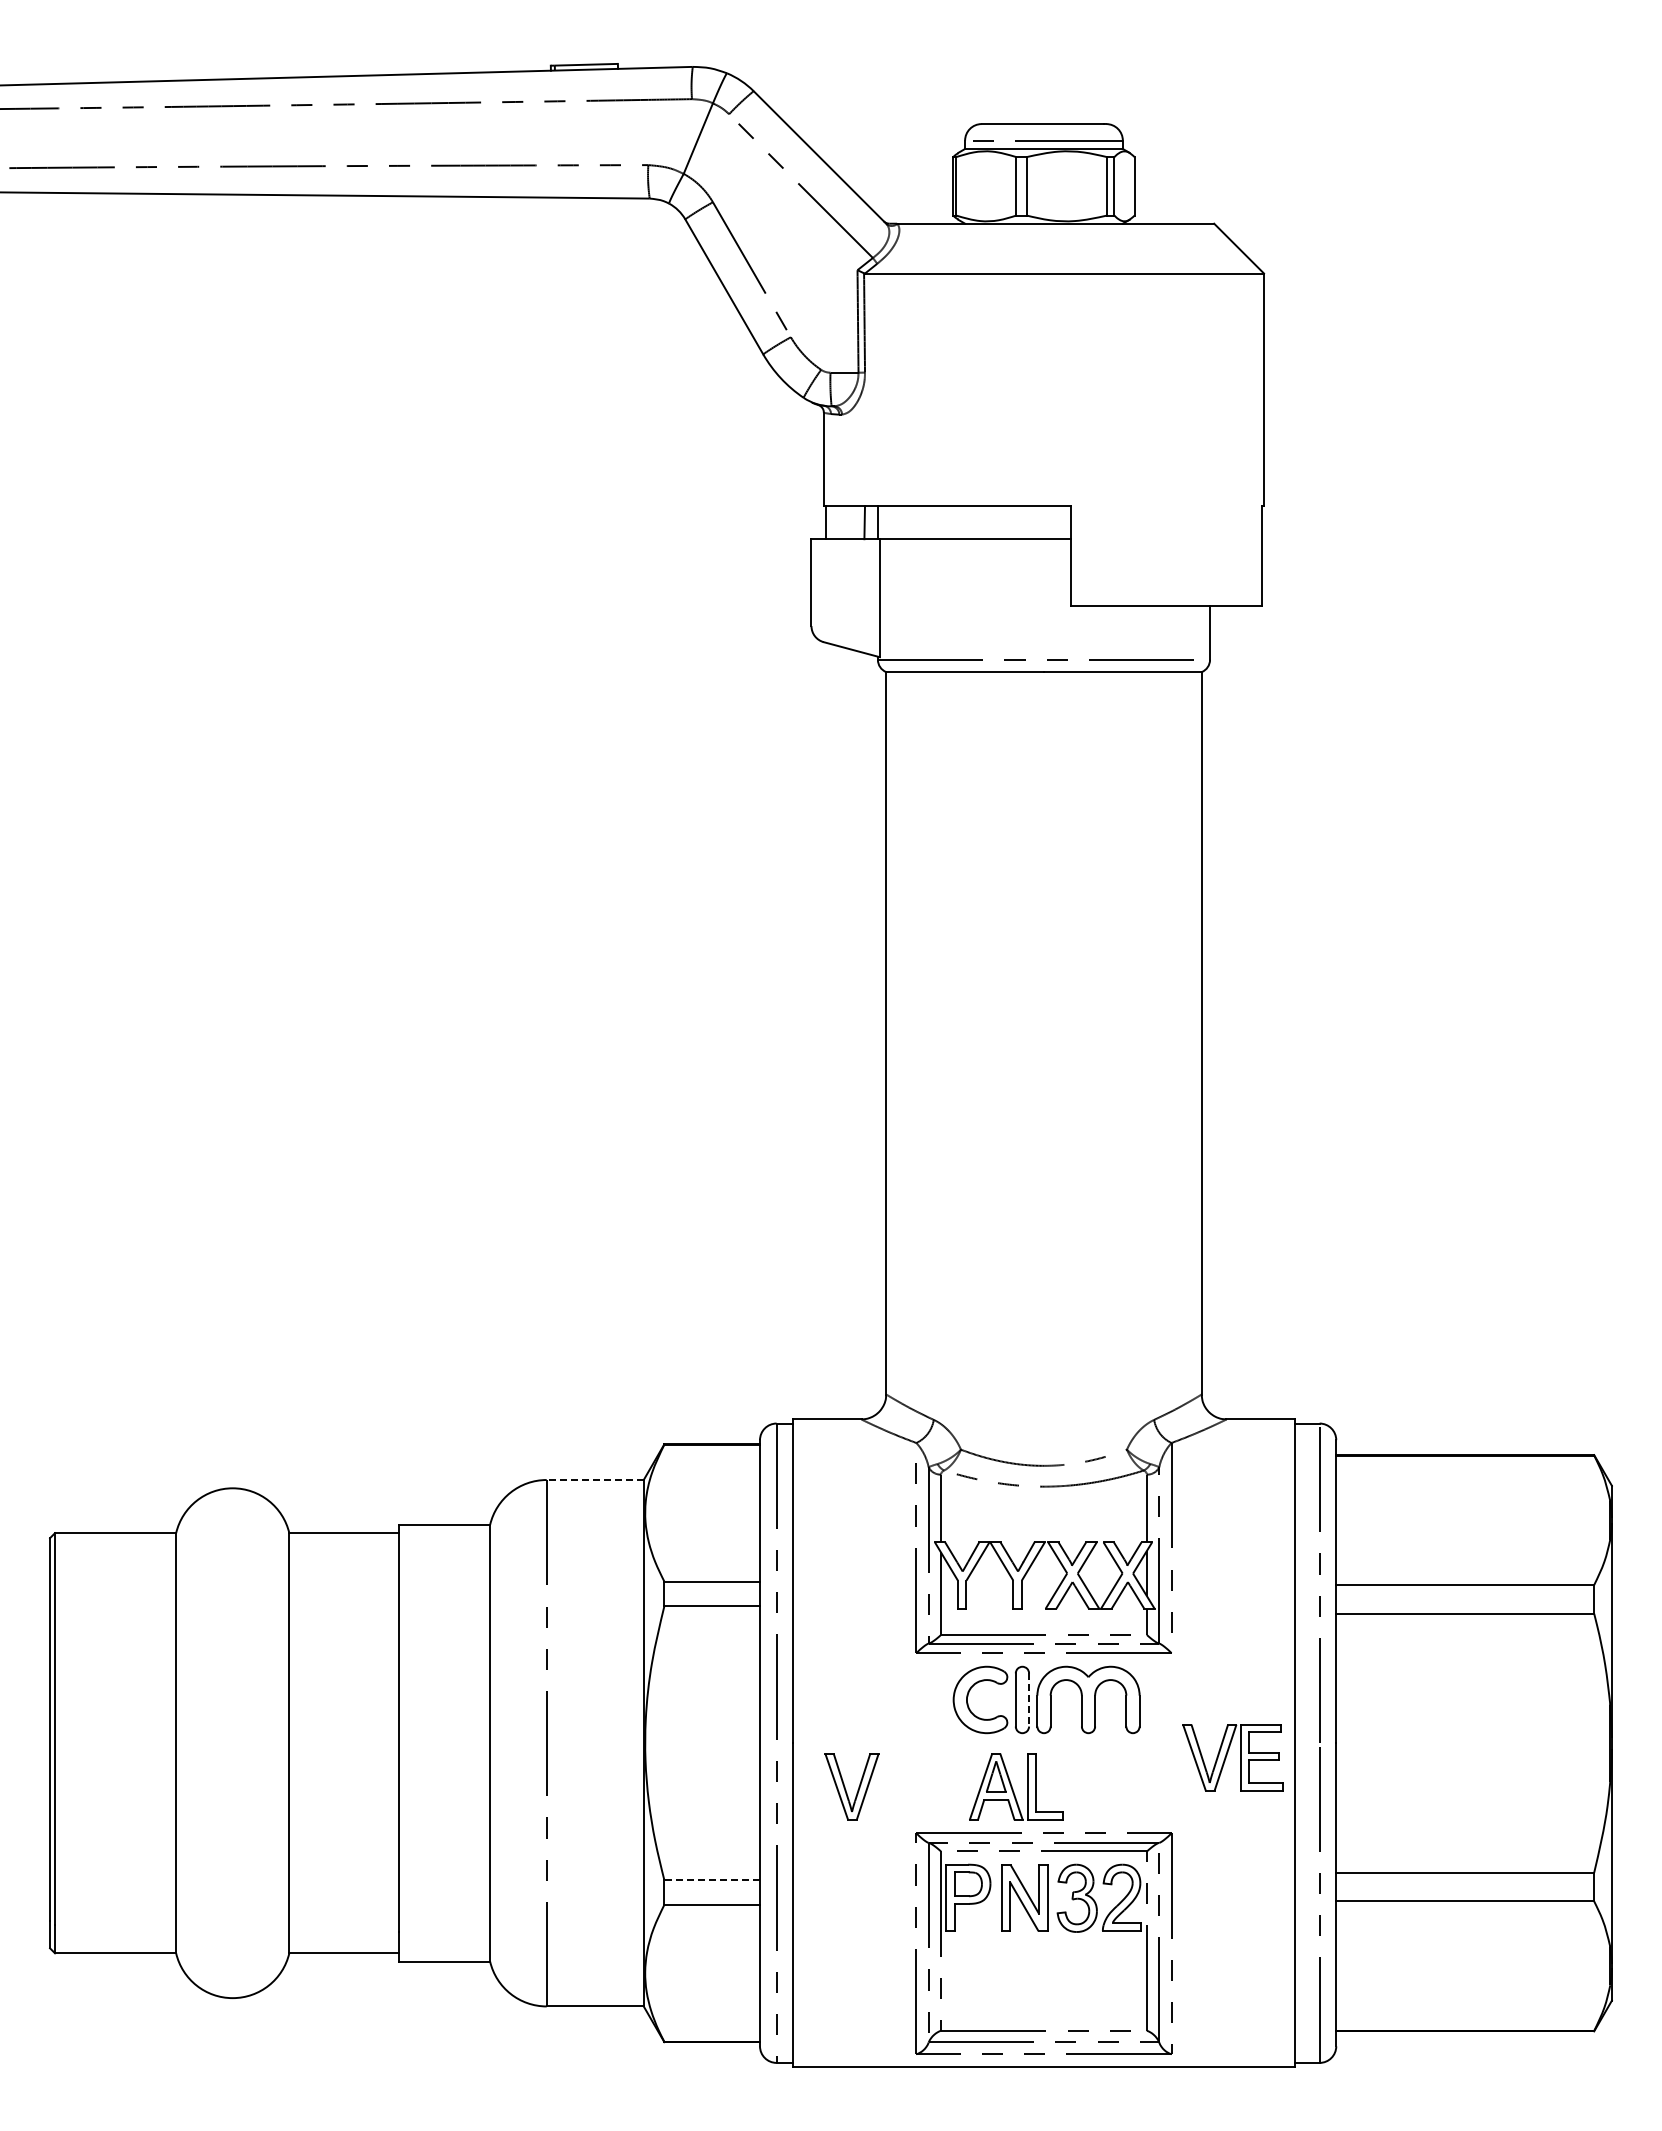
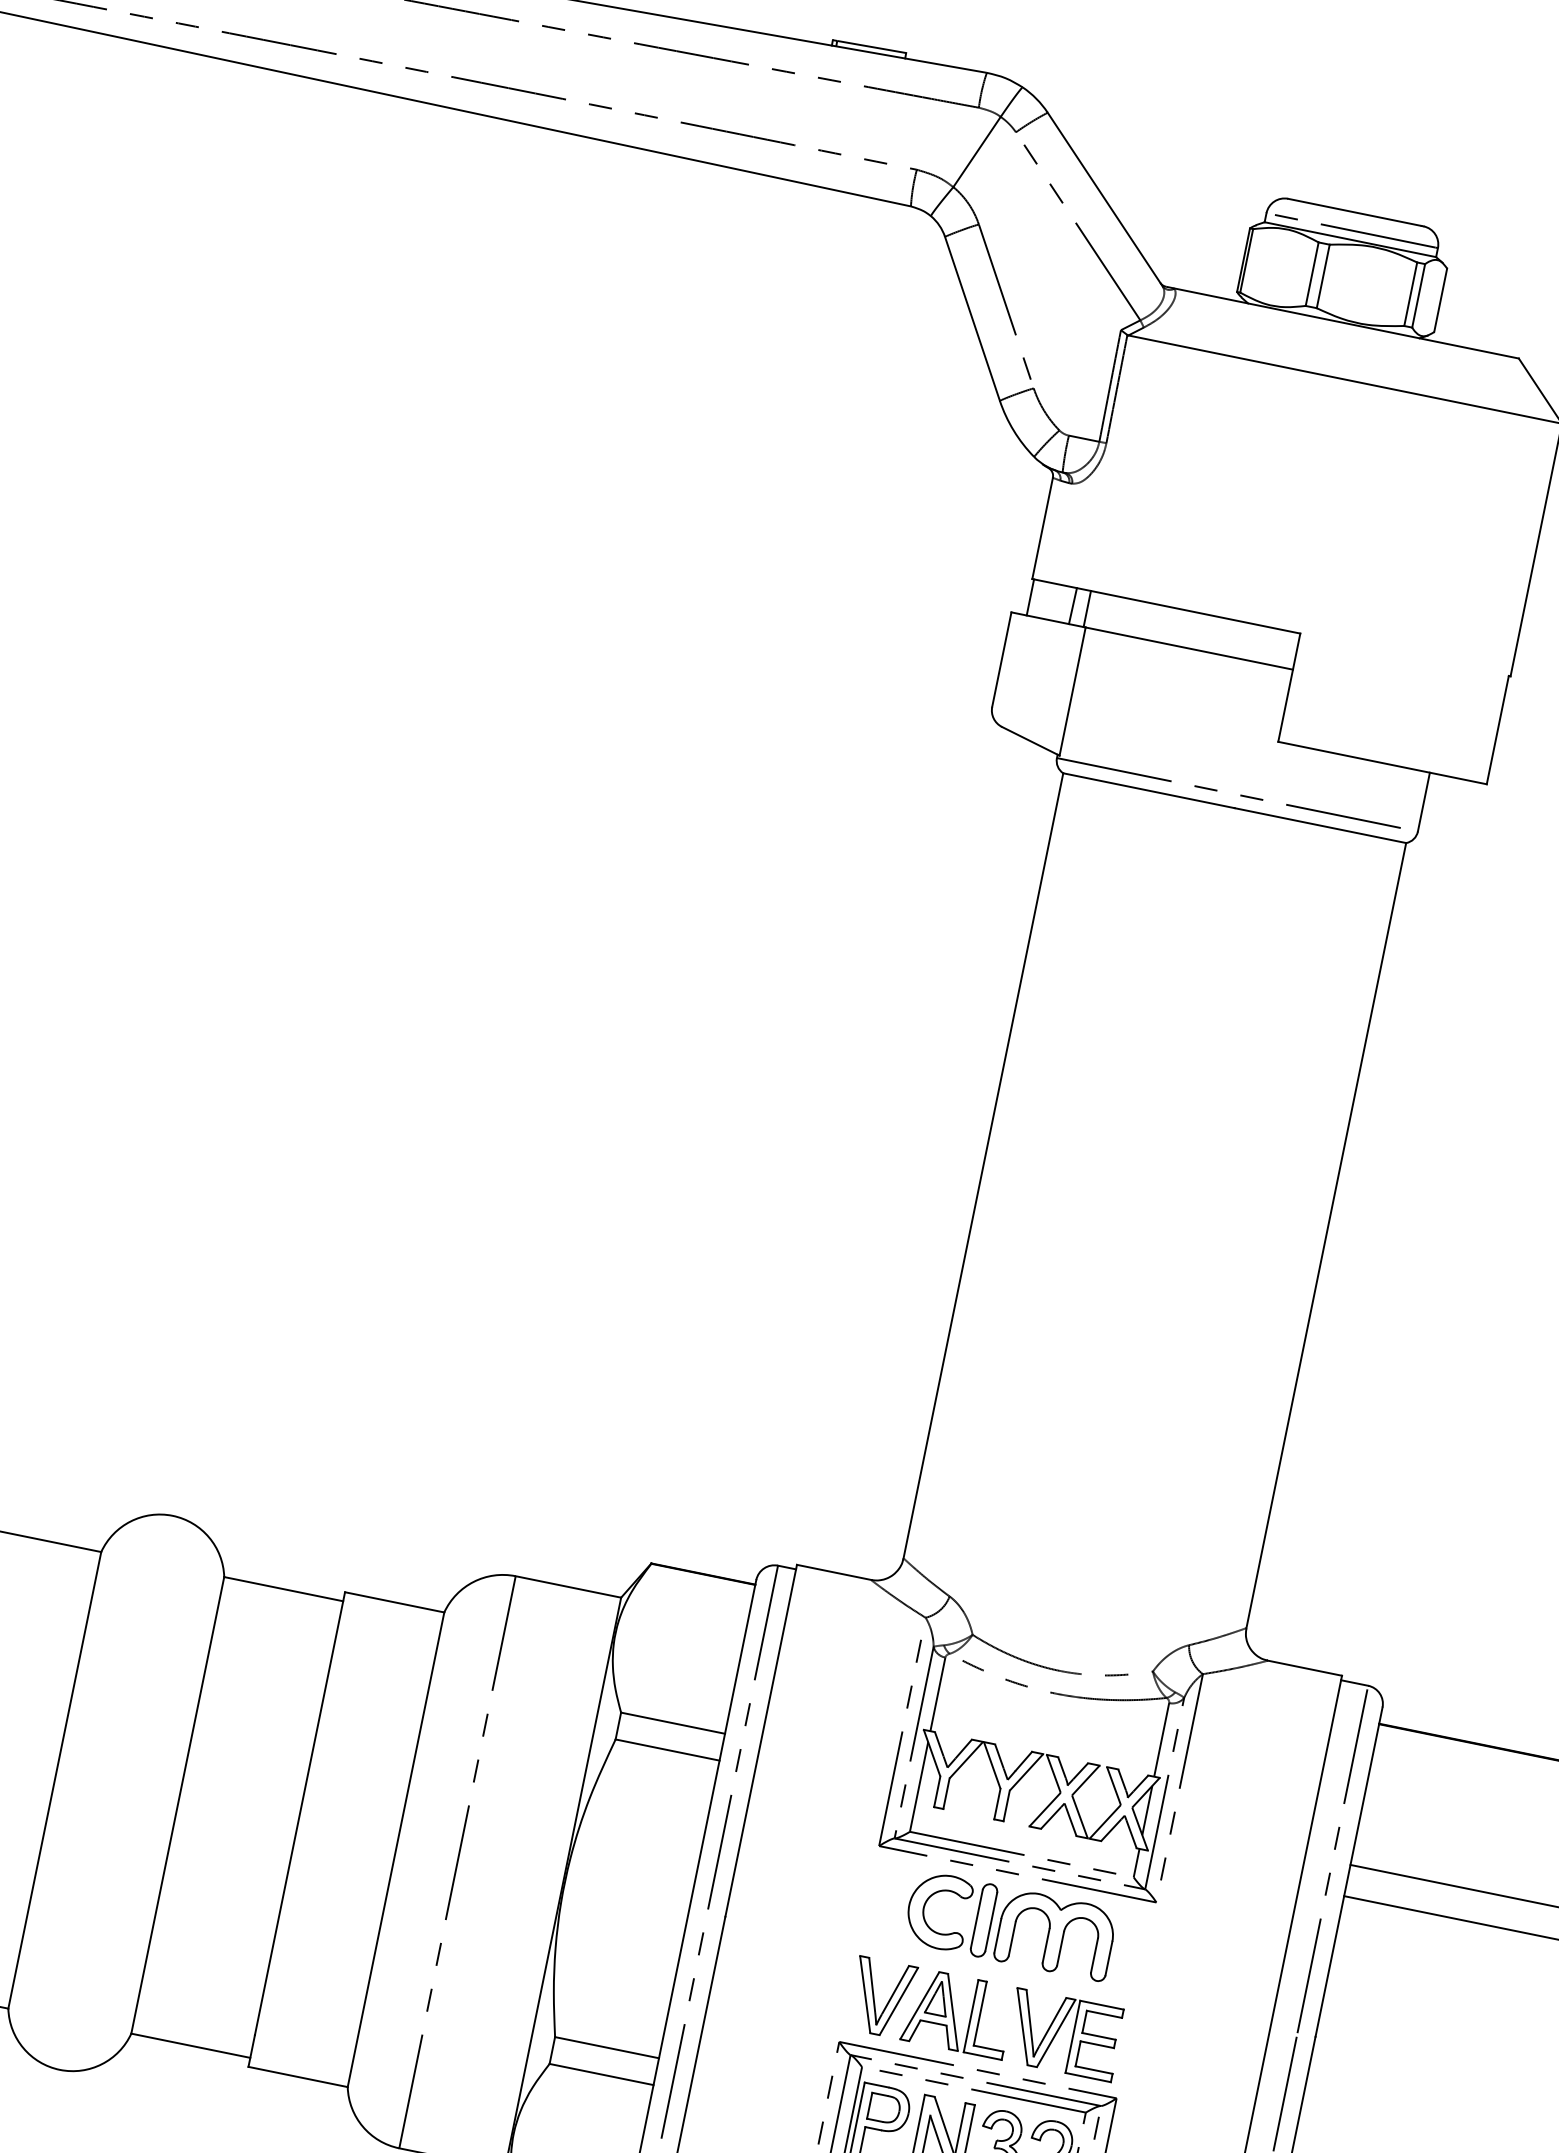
line: (595, 1480) -> (568, 1587), dashed -> solid
line: (1029, 1699) -> (991, 1921), dashed -> solid
part: (1232, 1757) -> (1063, 2034), moved
part: (851, 1786) -> (881, 1997), moved
line: (712, 1880) -> (607, 2048), dashed -> solid

